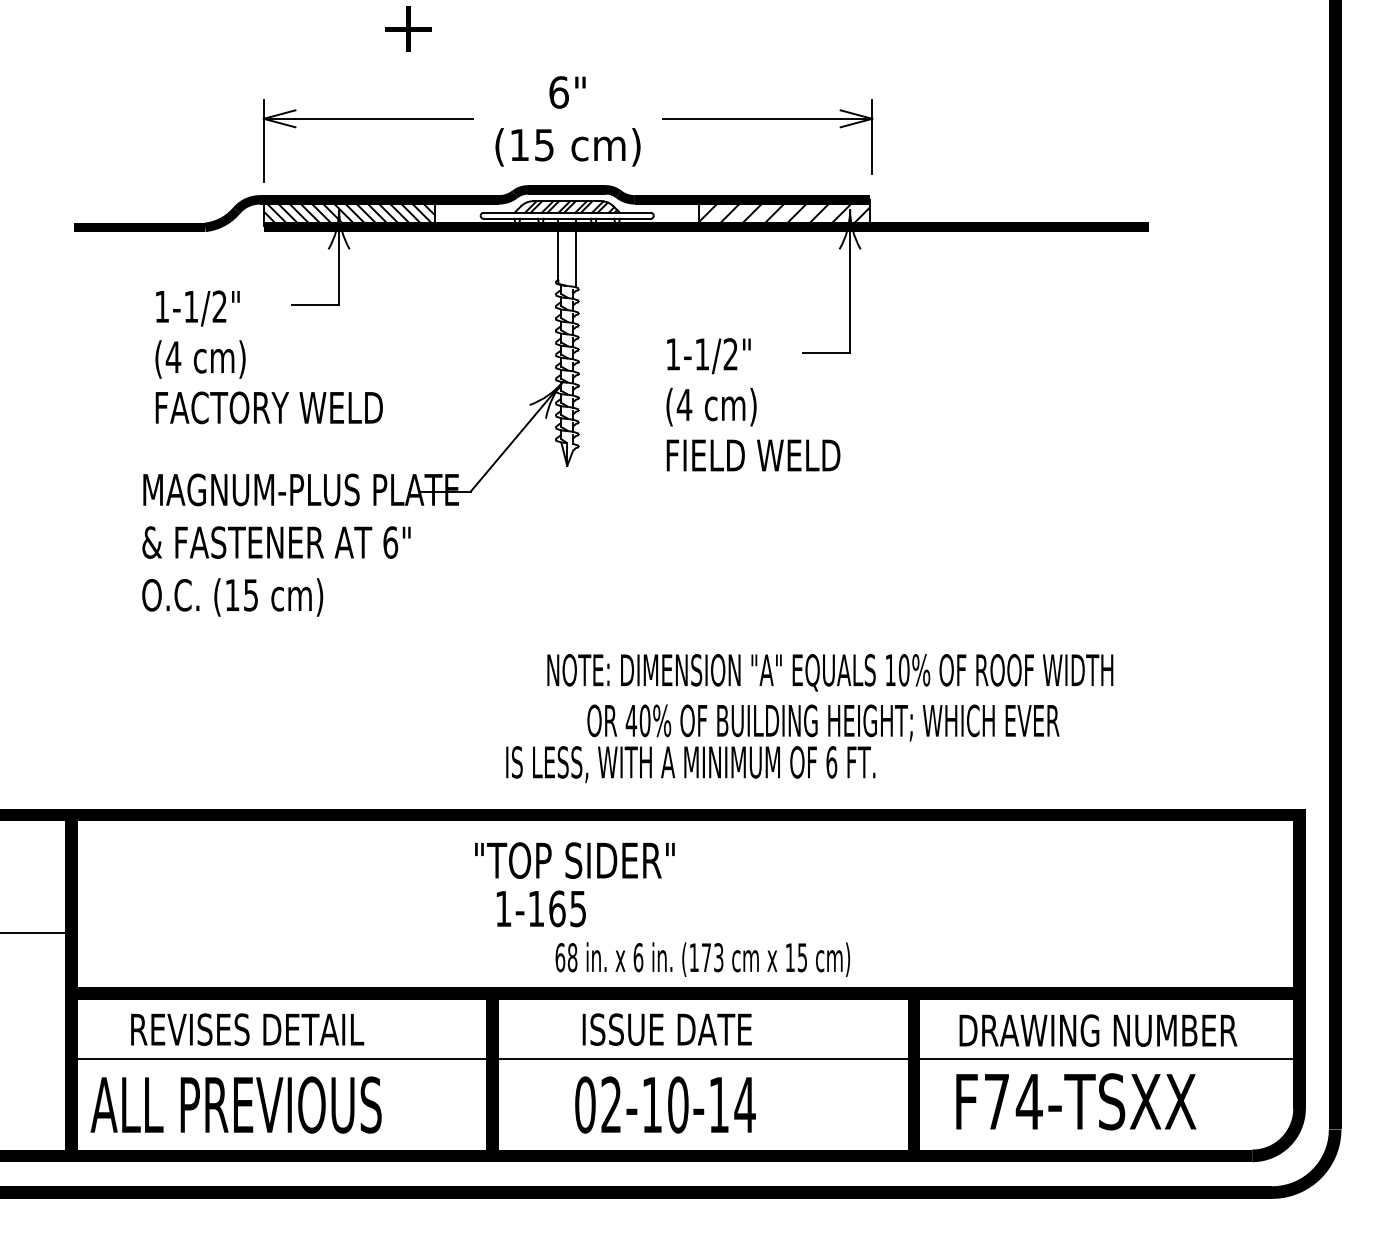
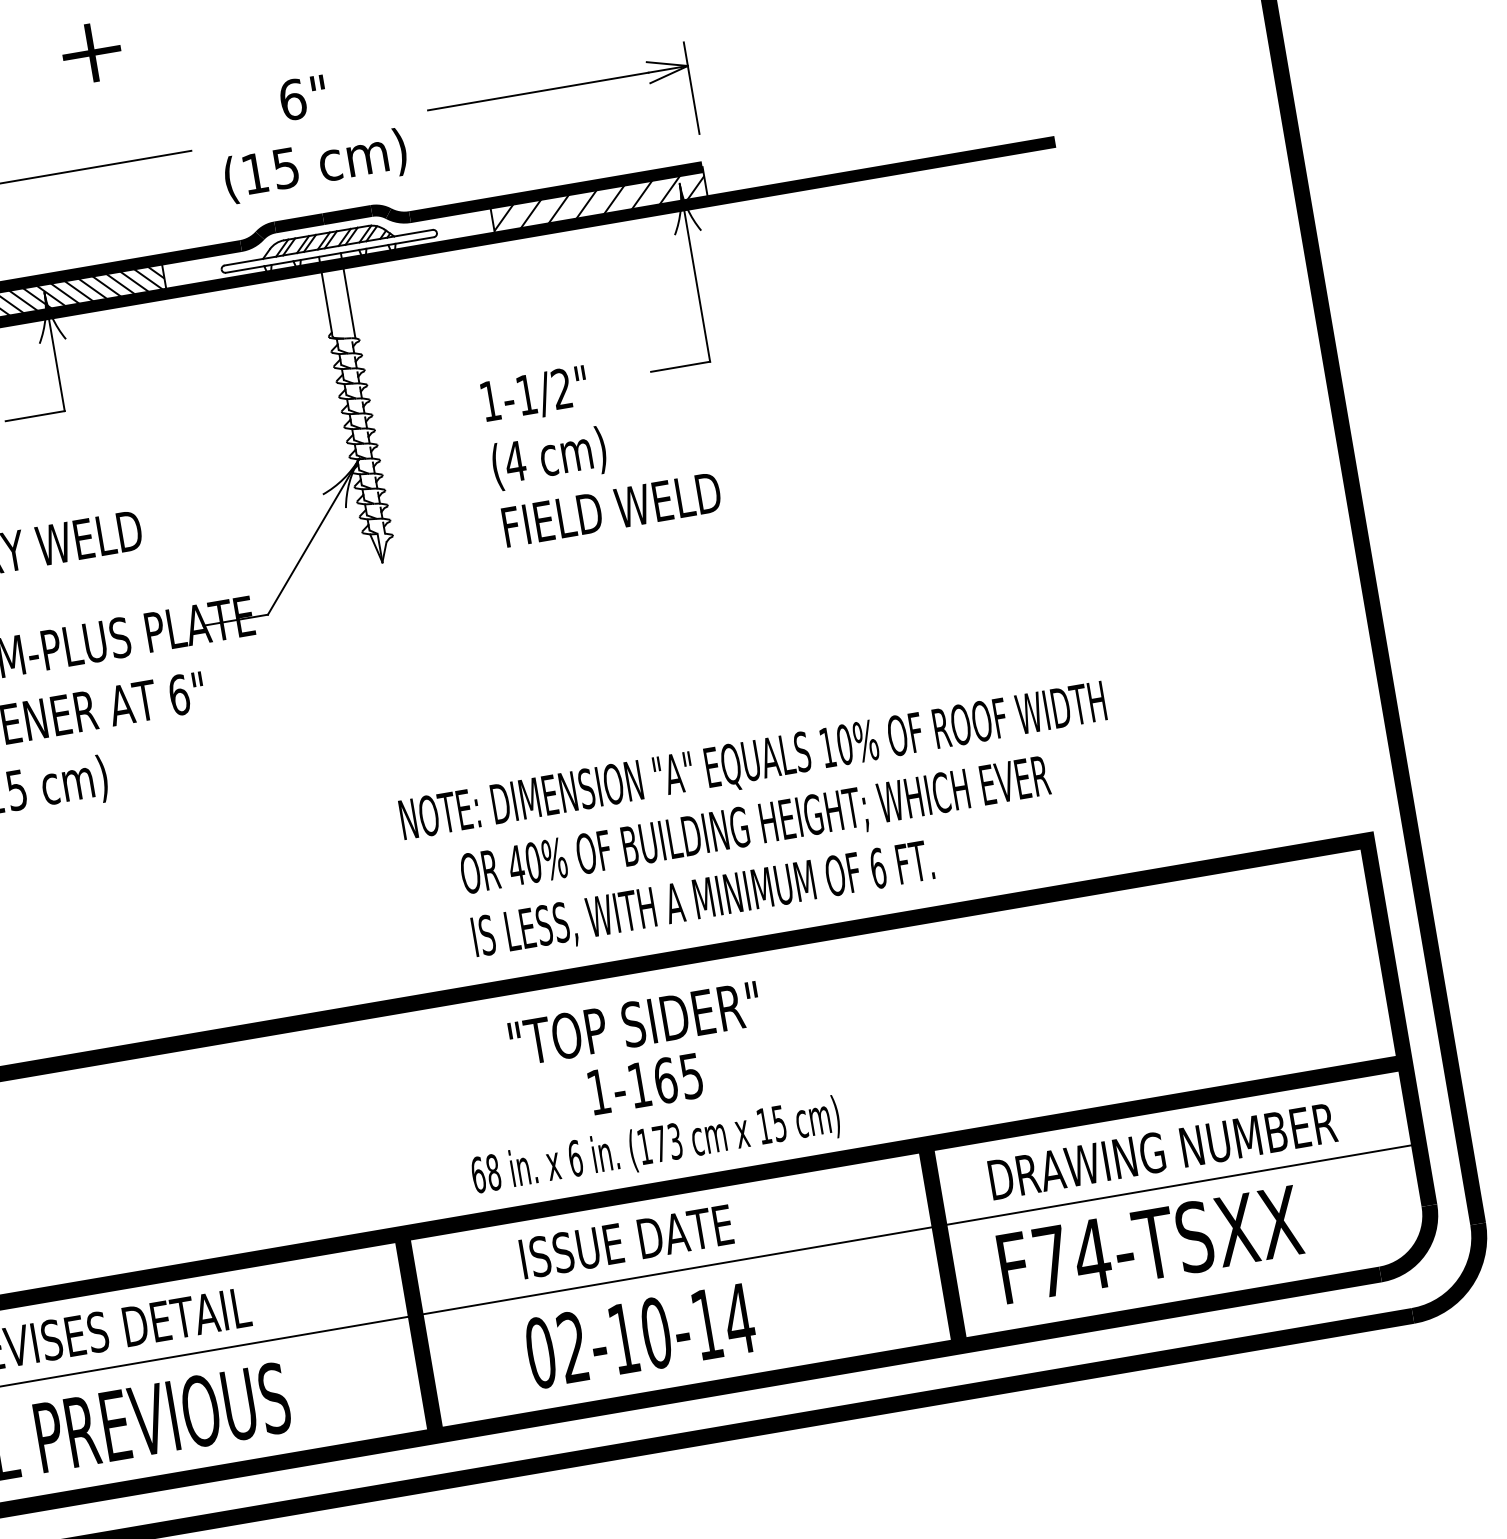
text: (690, 764) -> (702, 901), moved
text: (574, 860) -> (634, 1024), moved
text: (540, 908) -> (644, 1083), moved

